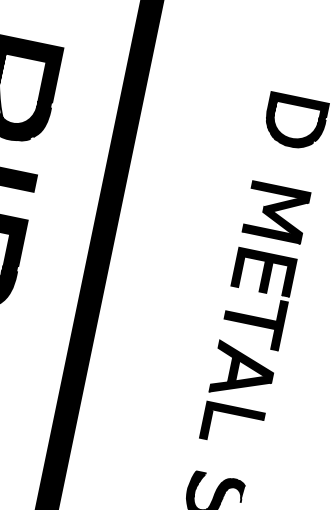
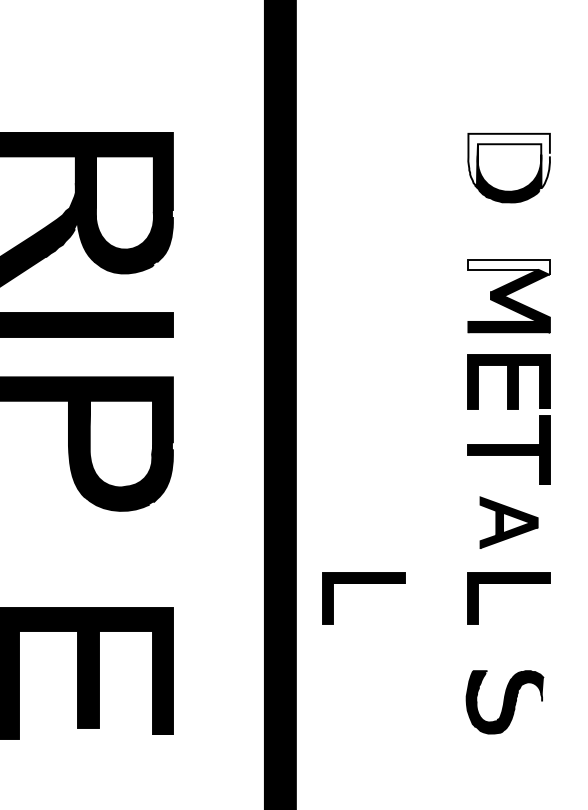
fill: (295, 116) -> (508, 160), removed
fill: (280, 192) -> (508, 267), removed
part: (243, 371) -> (508, 522), size x0.7
part: (131, 393) -> (363, 583), added

